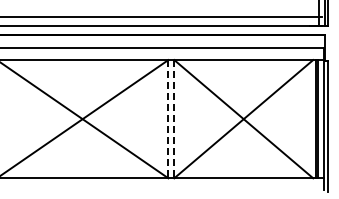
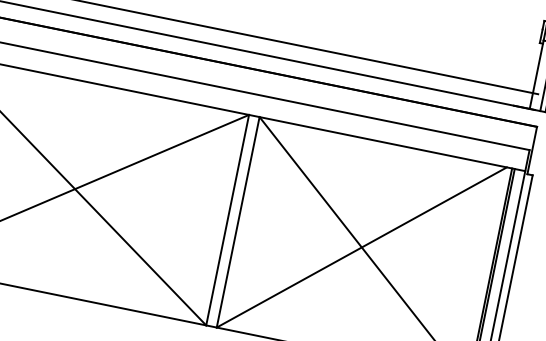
line: (168, 119) -> (227, 220), dashed -> solid
line: (174, 119) -> (238, 222), dashed -> solid

